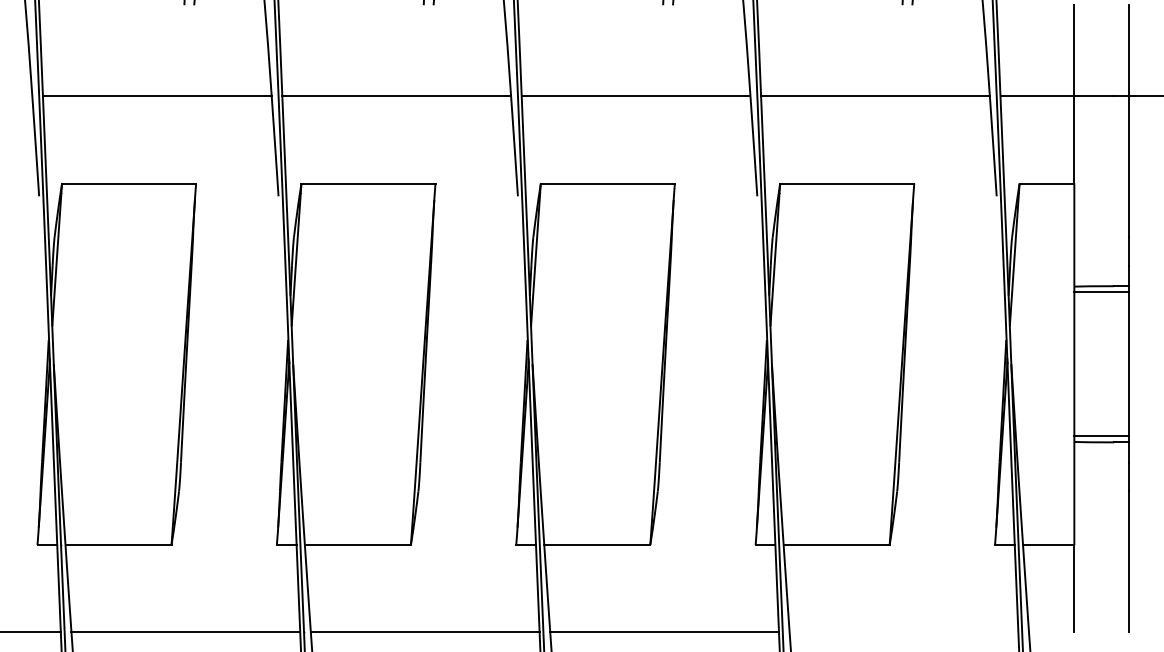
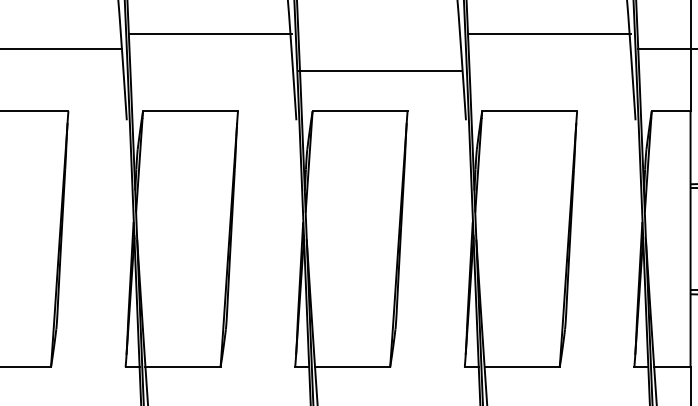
line: (396, 96) -> (210, 34), moved
line: (635, 96) -> (379, 70), moved
line: (875, 96) -> (549, 34), moved

